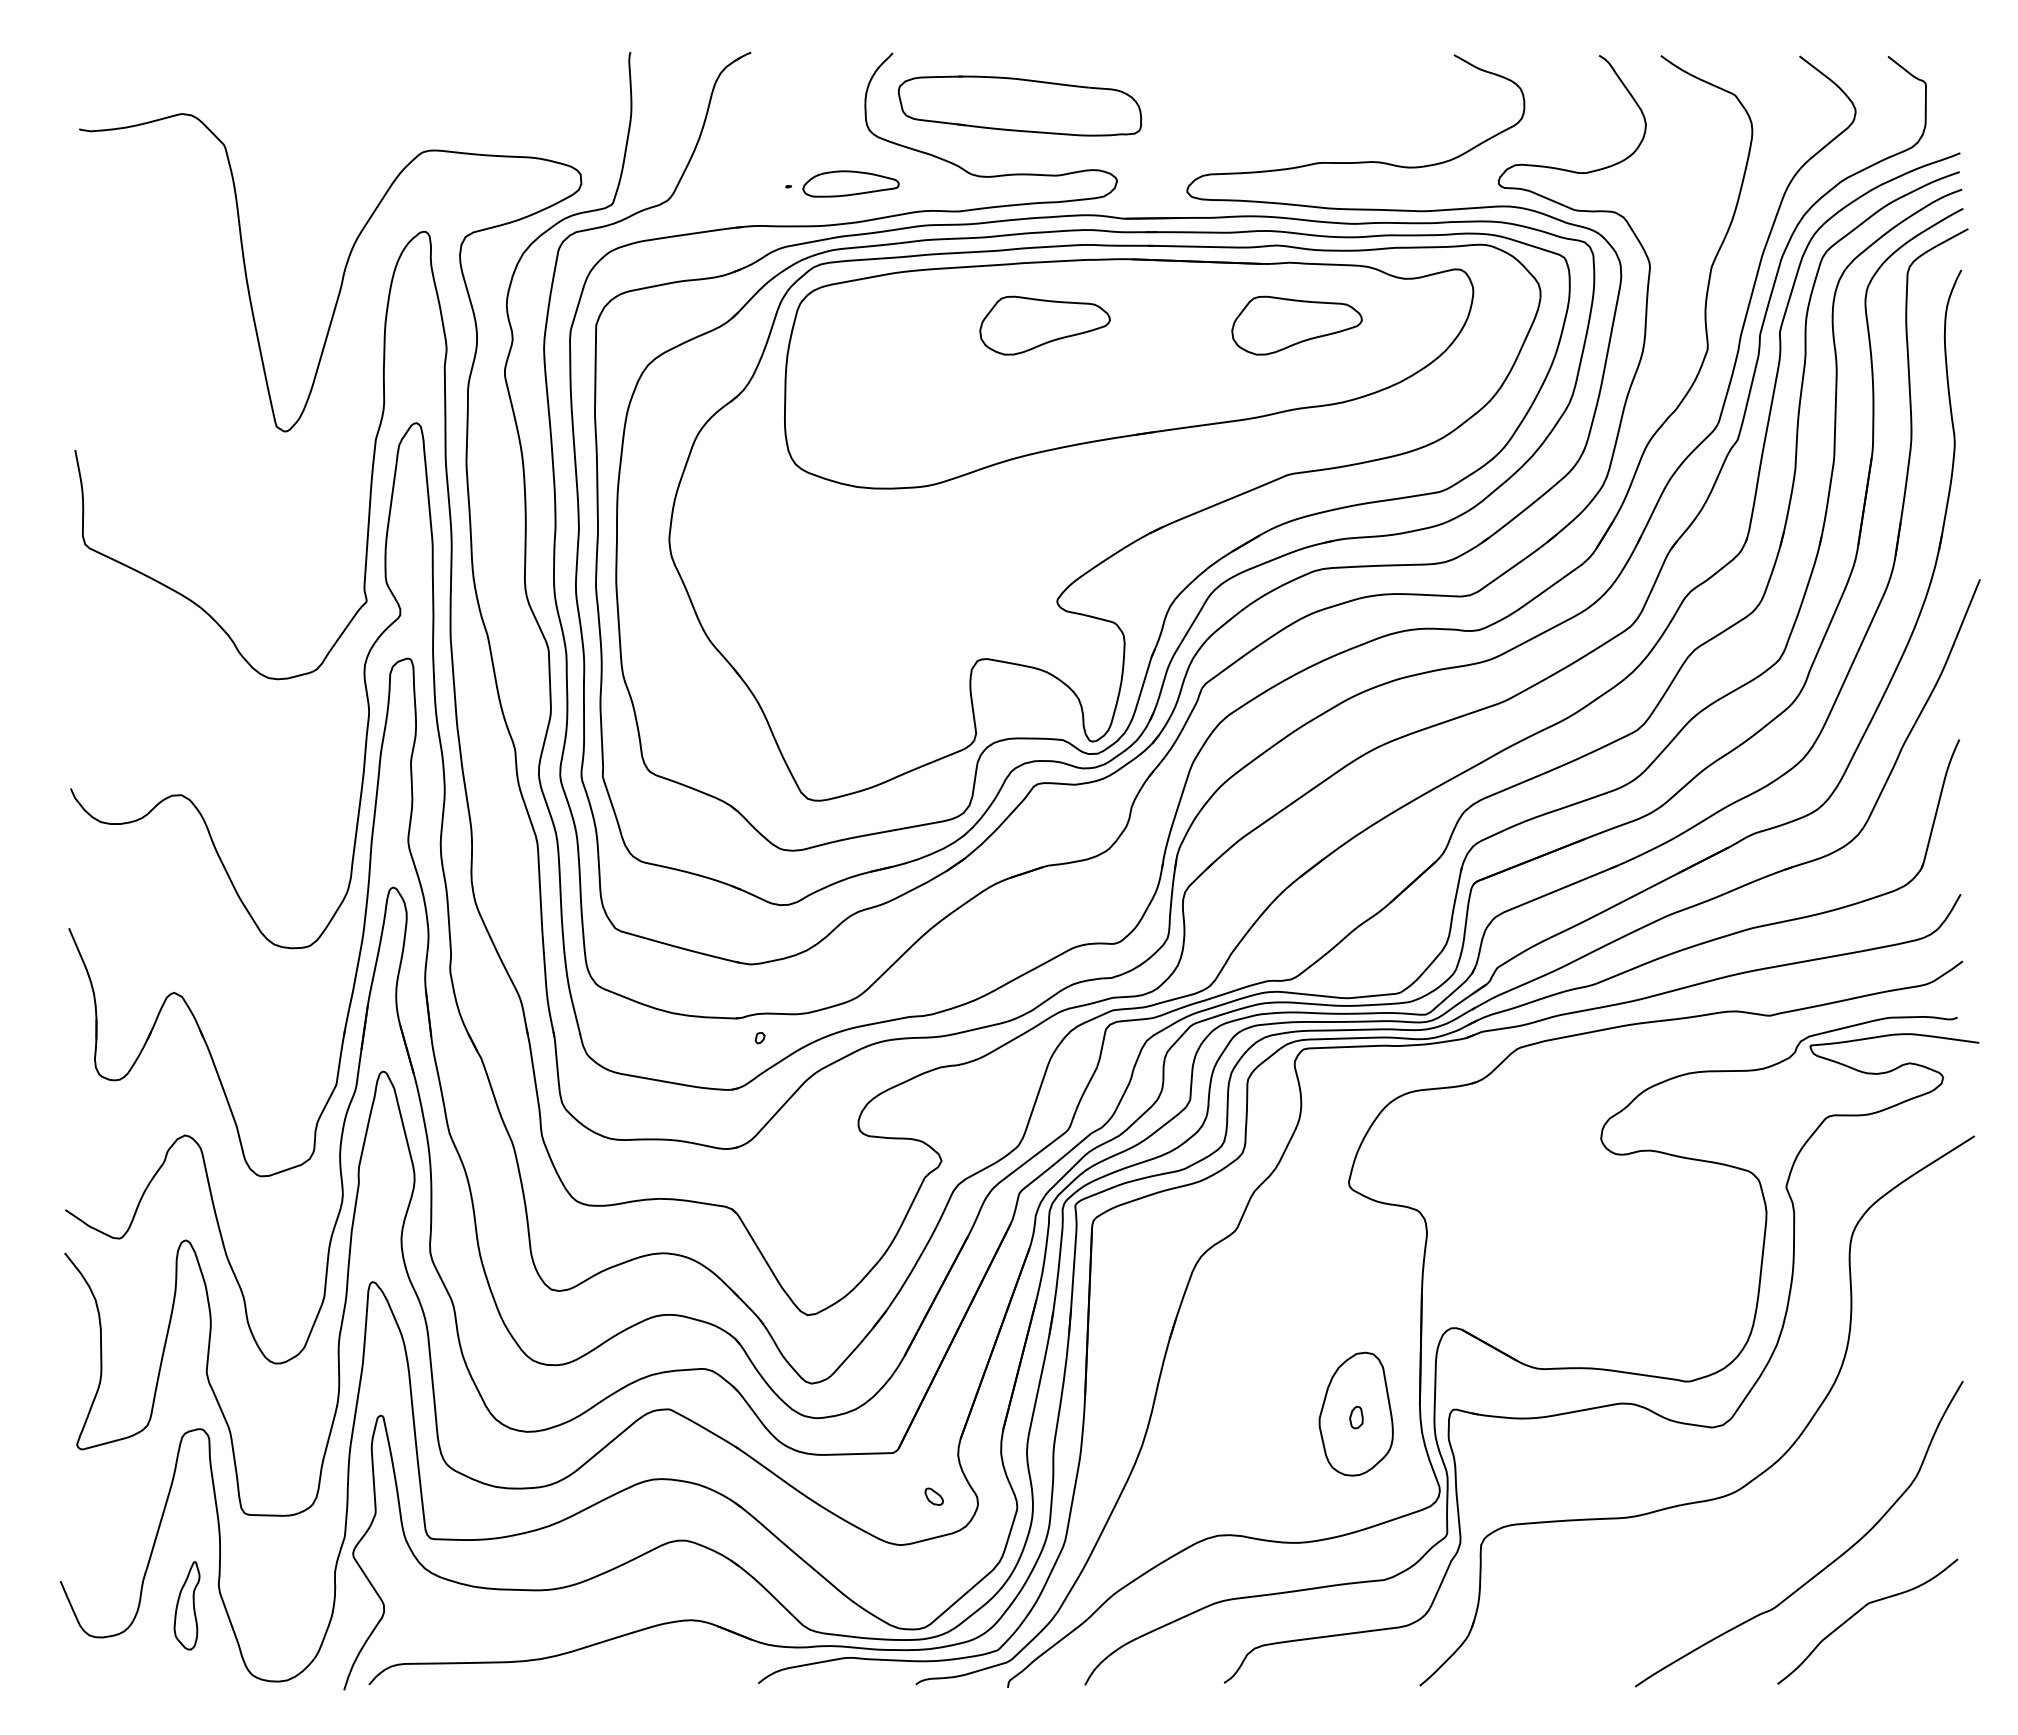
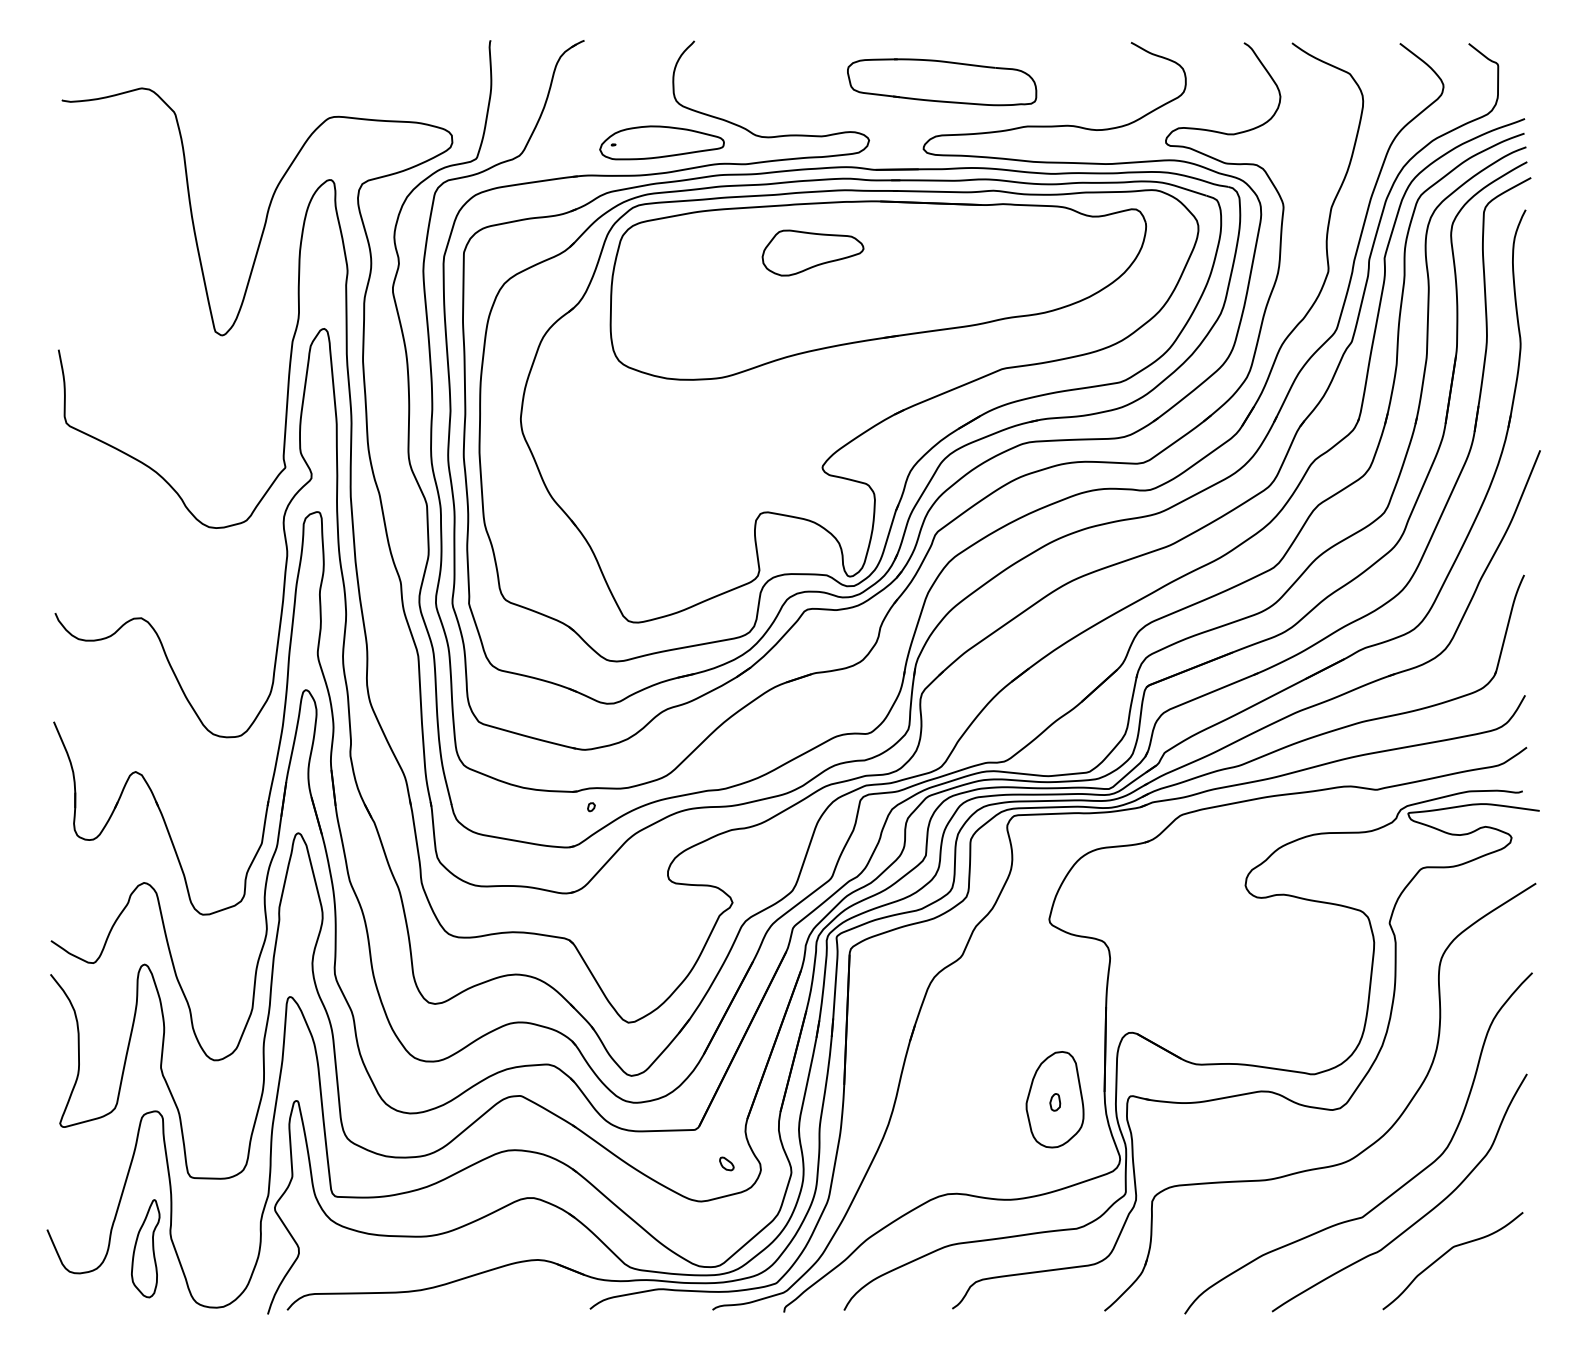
part: (1019, 105) -> (941, 81), moved
part: (850, 183) -> (661, 142), size x1.67
part: (1296, 325) -> (1008, 252), removed
curve: (1793, 1531) -> (1395, 1190), added
part: (186, 1605) -> (145, 1248), size x1.43

